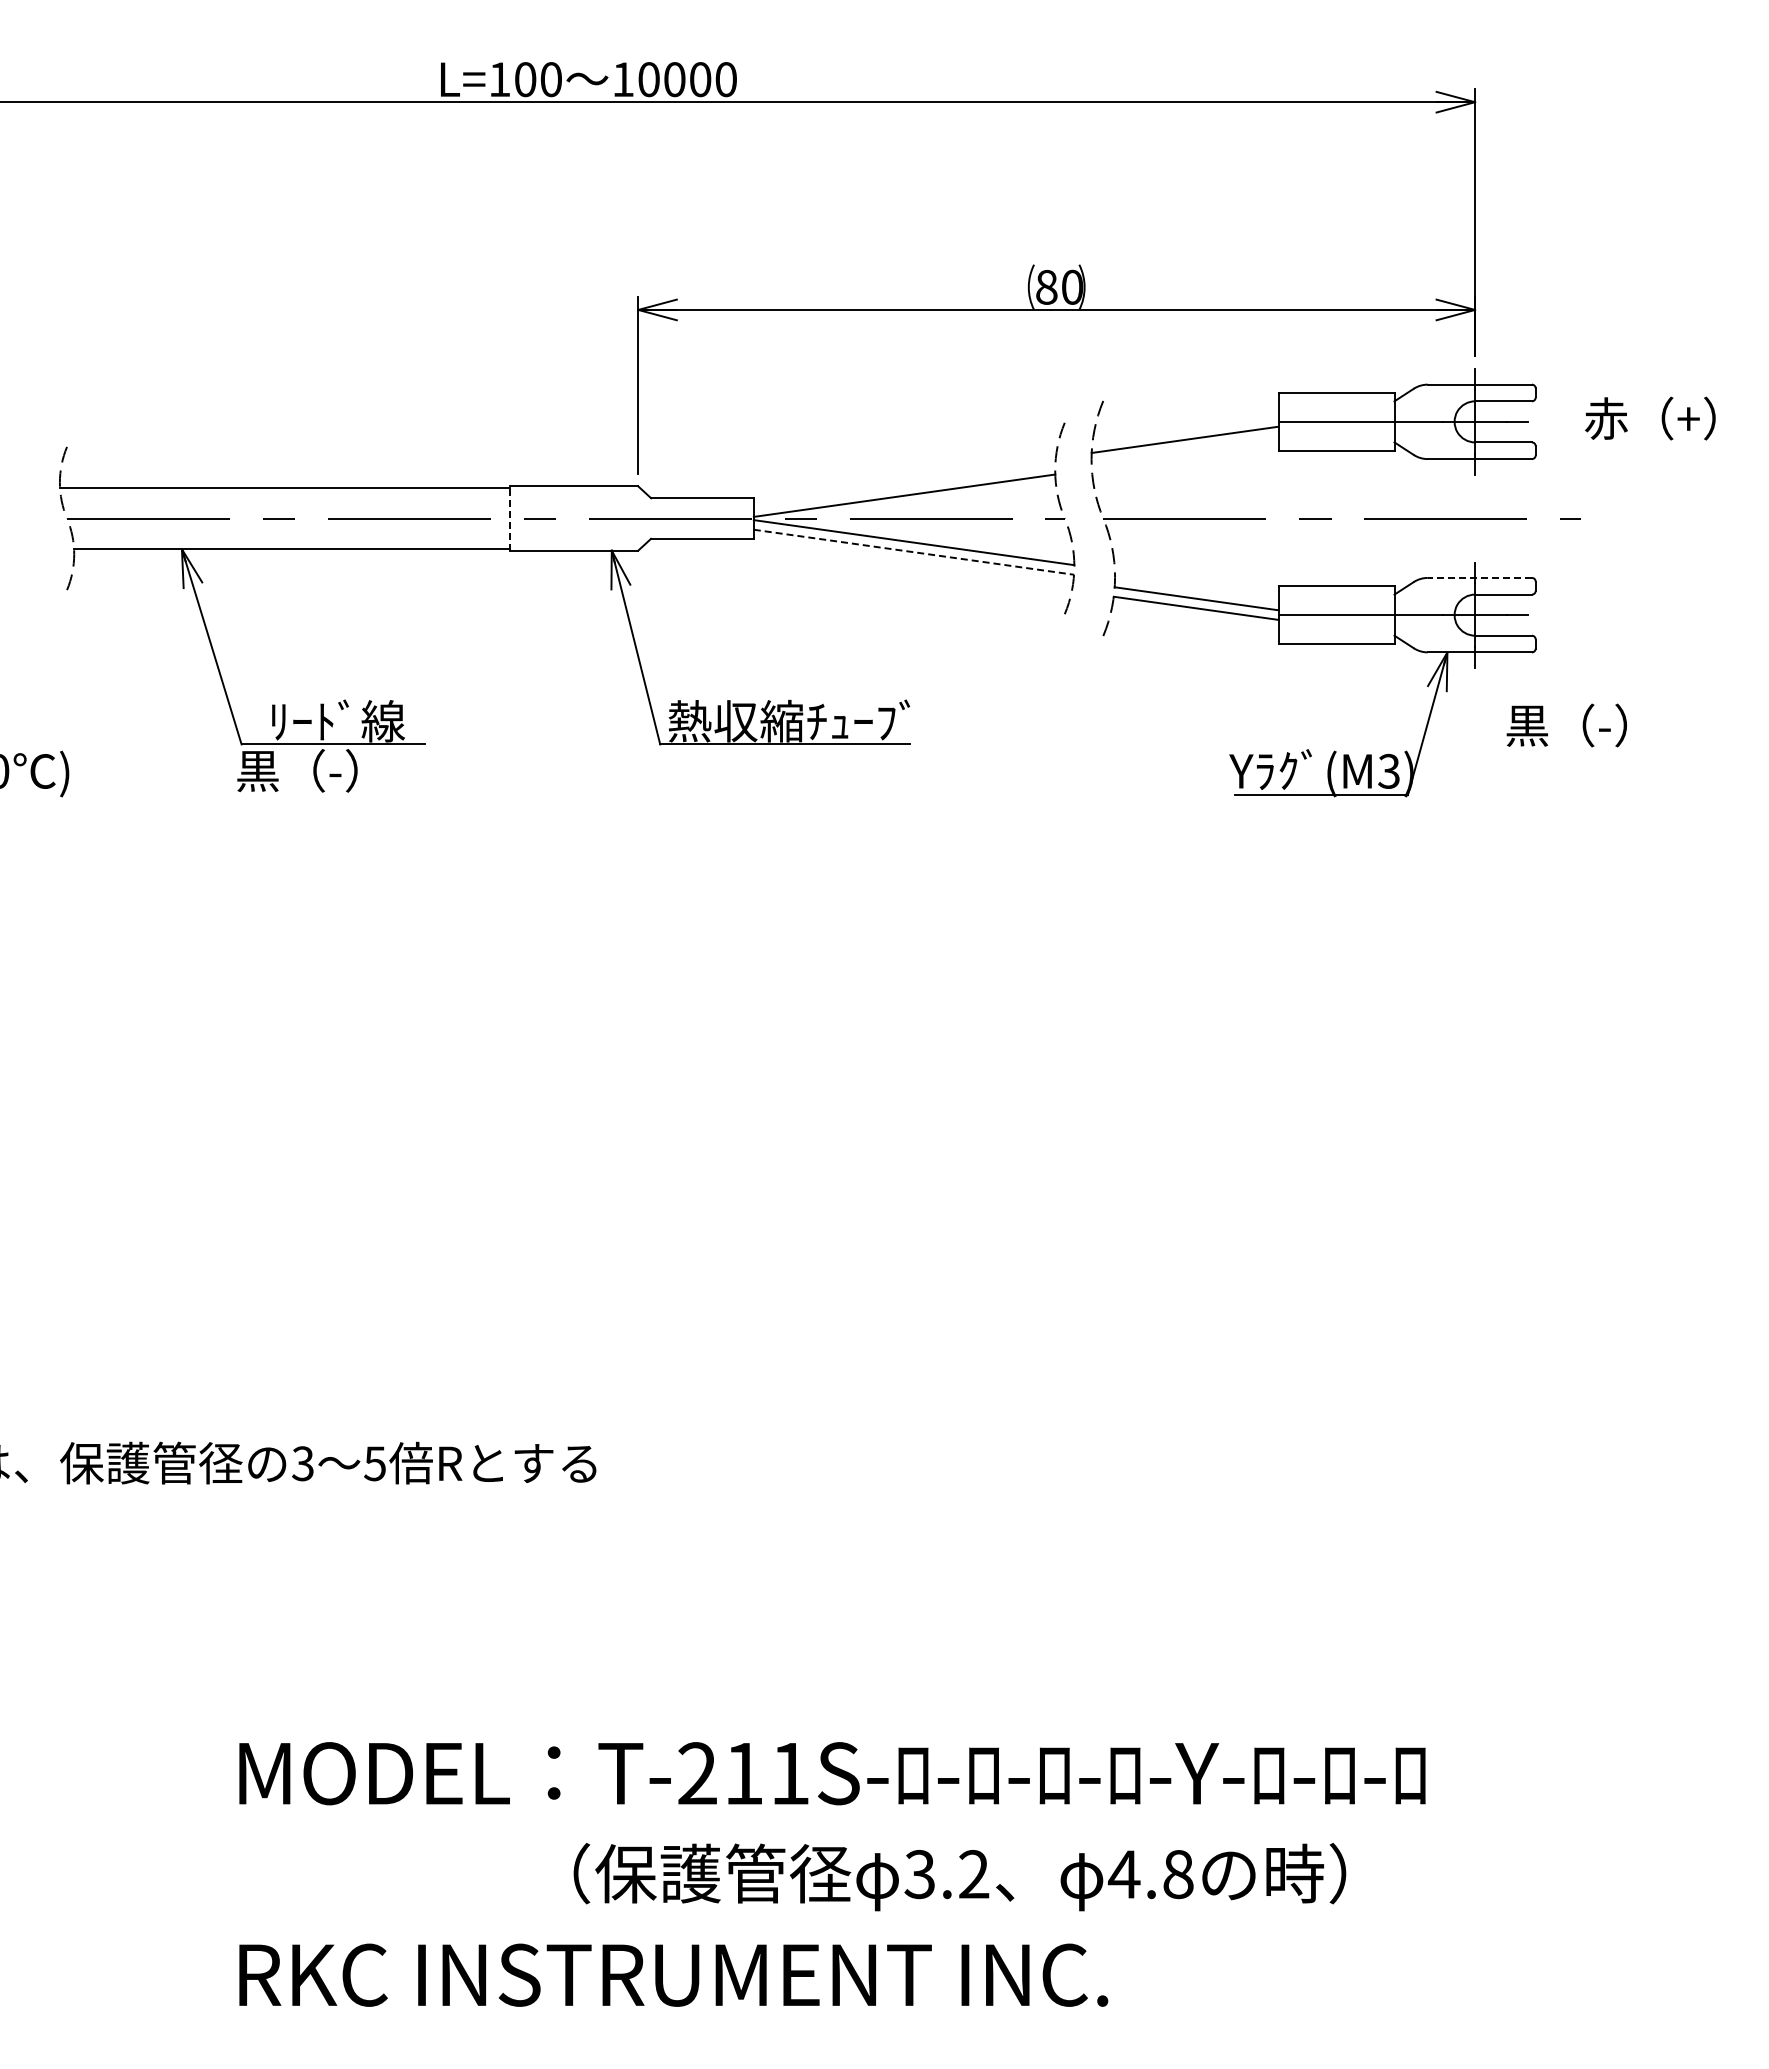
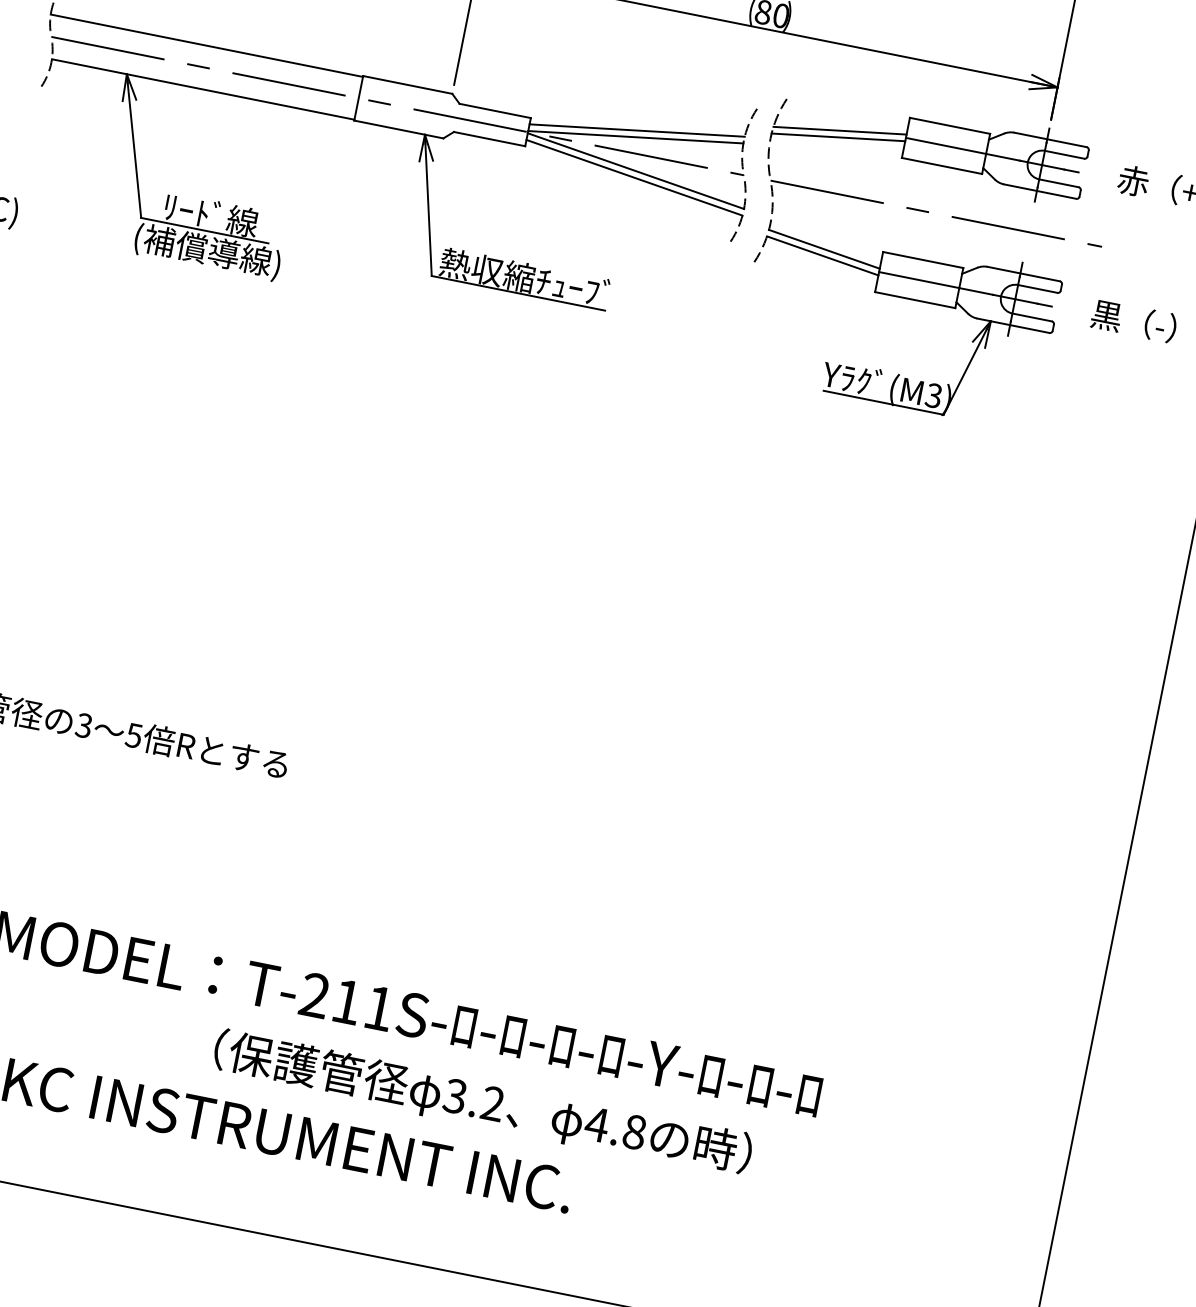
line: (1185, 430) -> (839, 130), added
line: (904, 485) -> (637, 130), added
line: (509, 518) -> (358, 98), dashed -> solid
line: (913, 552) -> (634, 177), dashed -> solid
line: (1479, 577) -> (1023, 273), dashed -> solid
text: (1566, 725) -> (1133, 321), moved
text: (342, 773) -> (207, 252), 黒（-） -> (補償導線)

